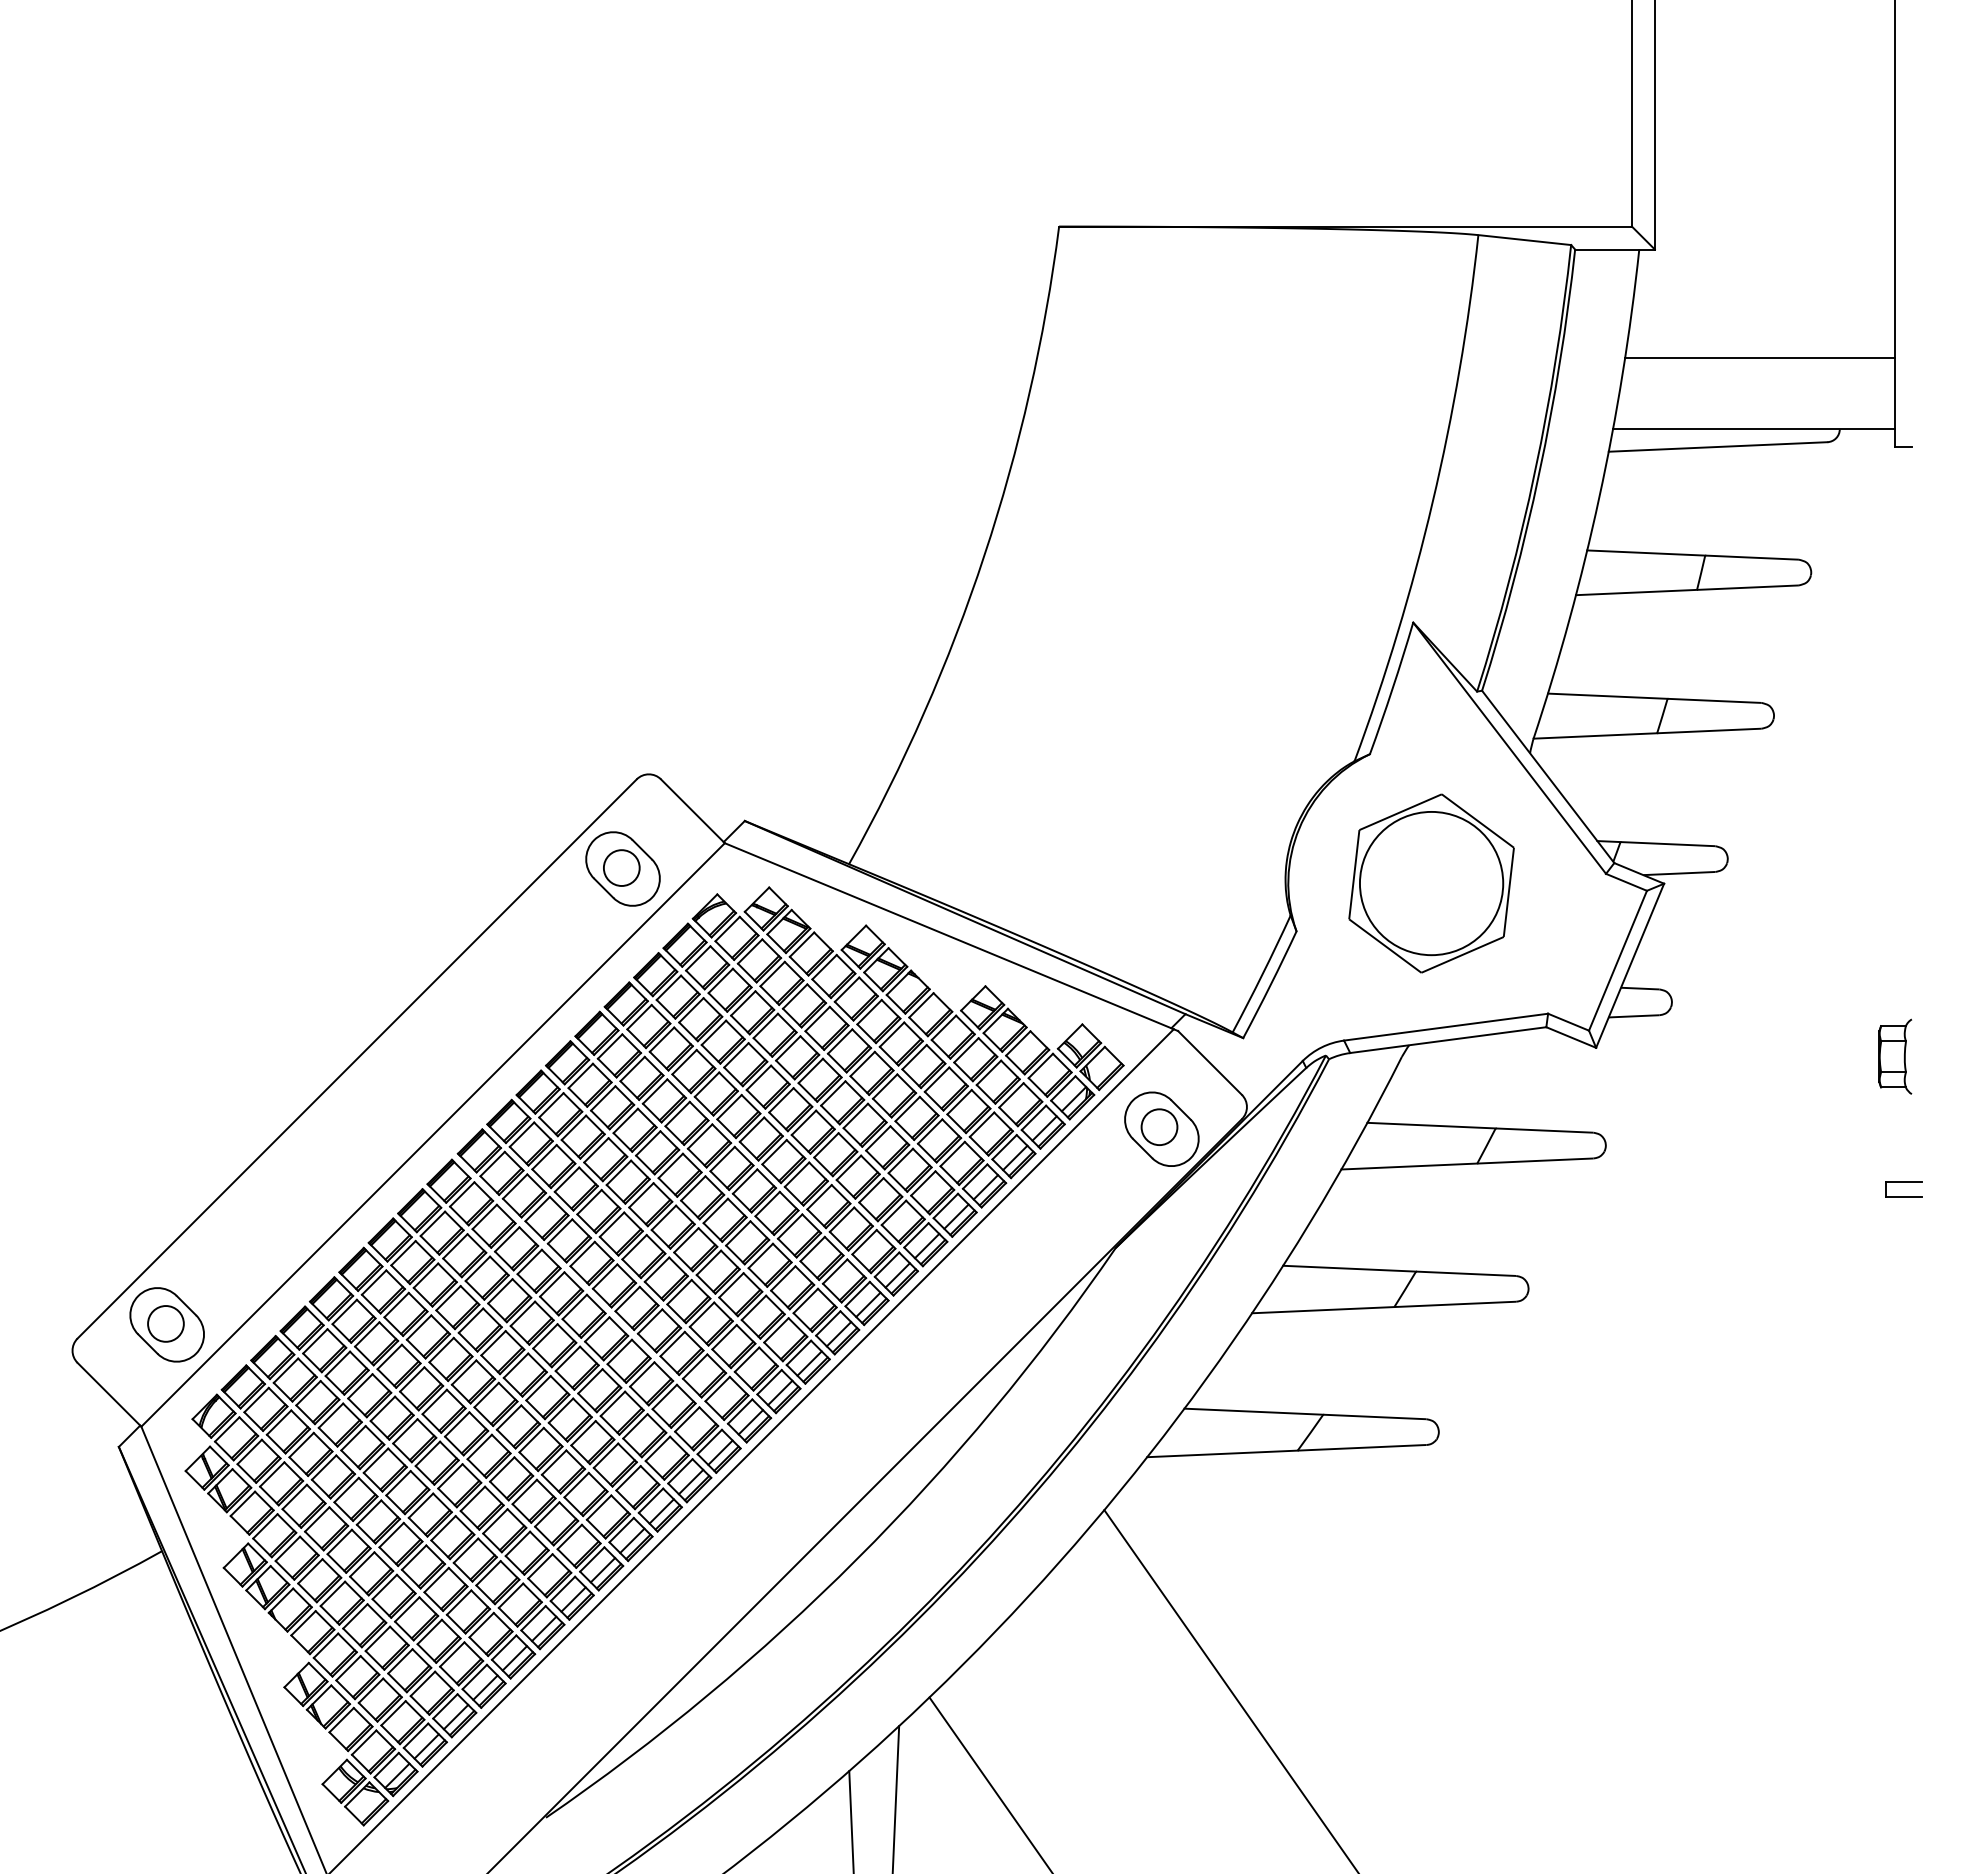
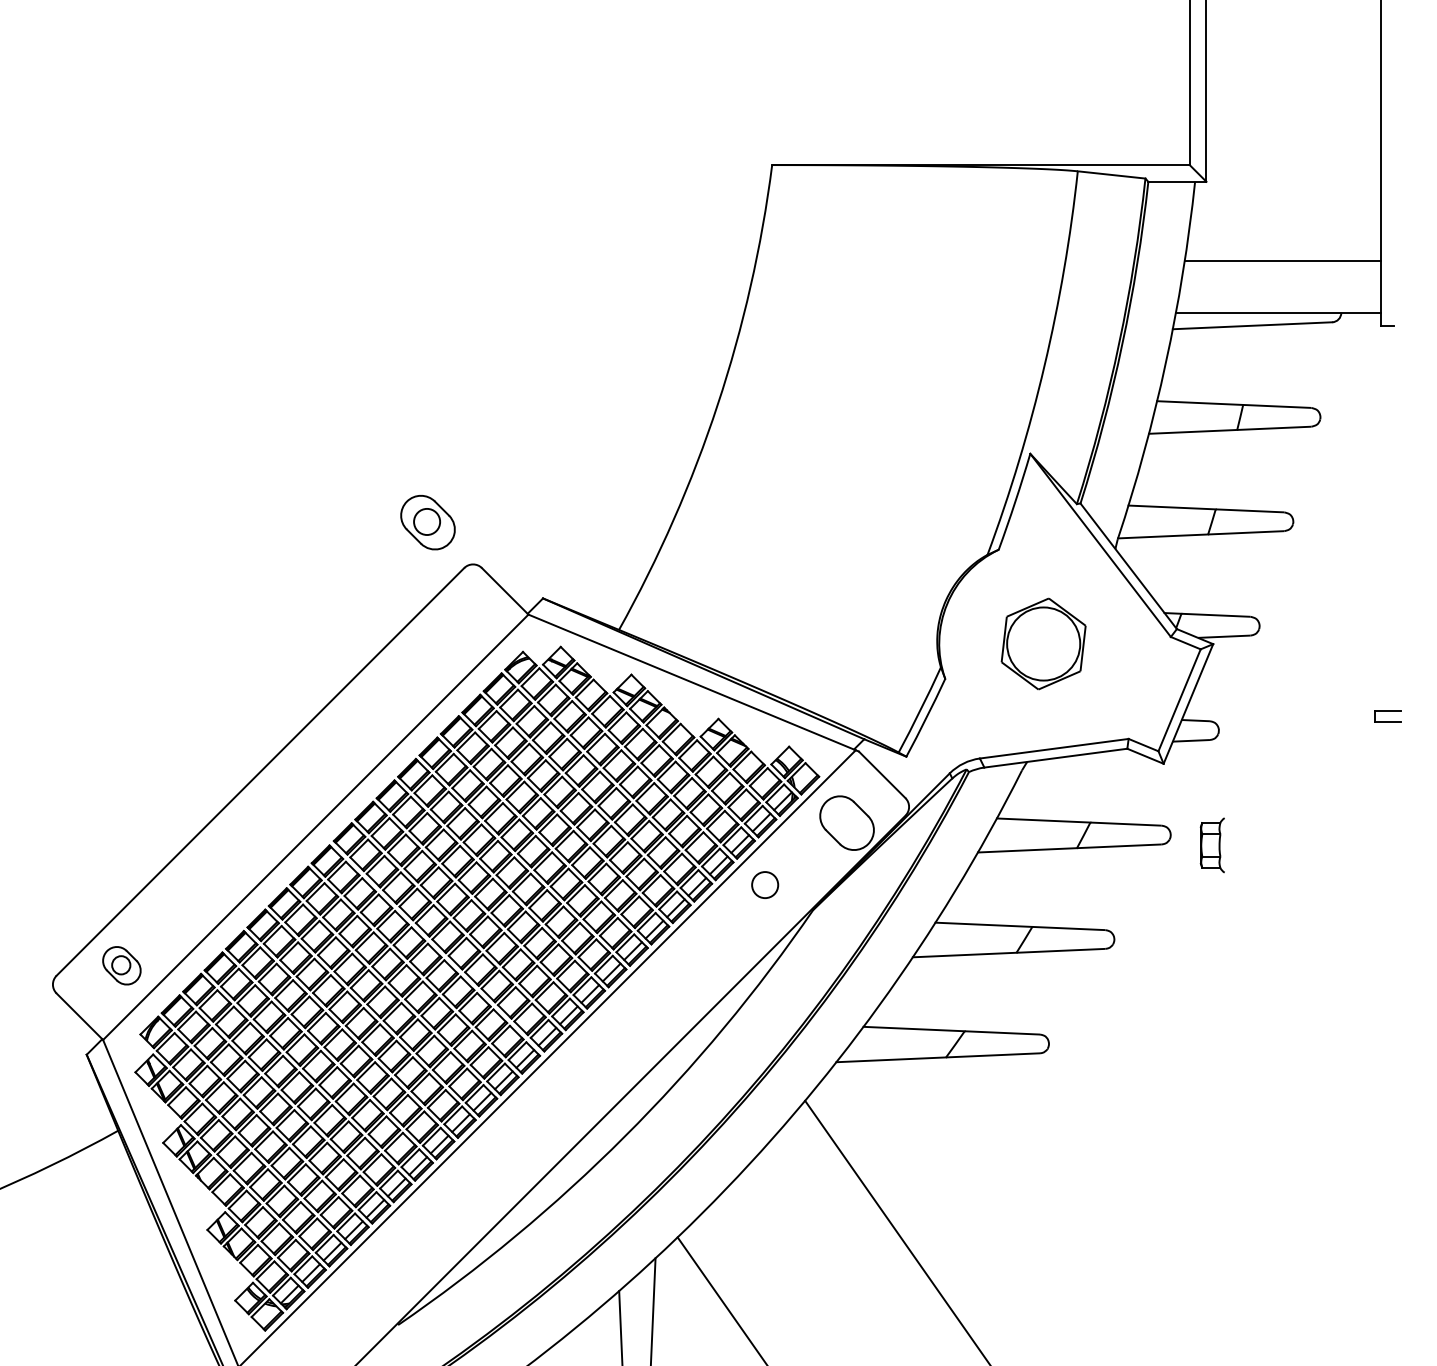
part: (622, 868) -> (427, 522), moved
part: (1431, 883) -> (1043, 643), size x0.7
part: (1895, 1056) -> (1212, 845), moved
circle: (1159, 1126) -> (765, 884), moved
part: (1903, 1182) -> (1387, 711), moved
part: (166, 1324) -> (121, 965), size x0.7

